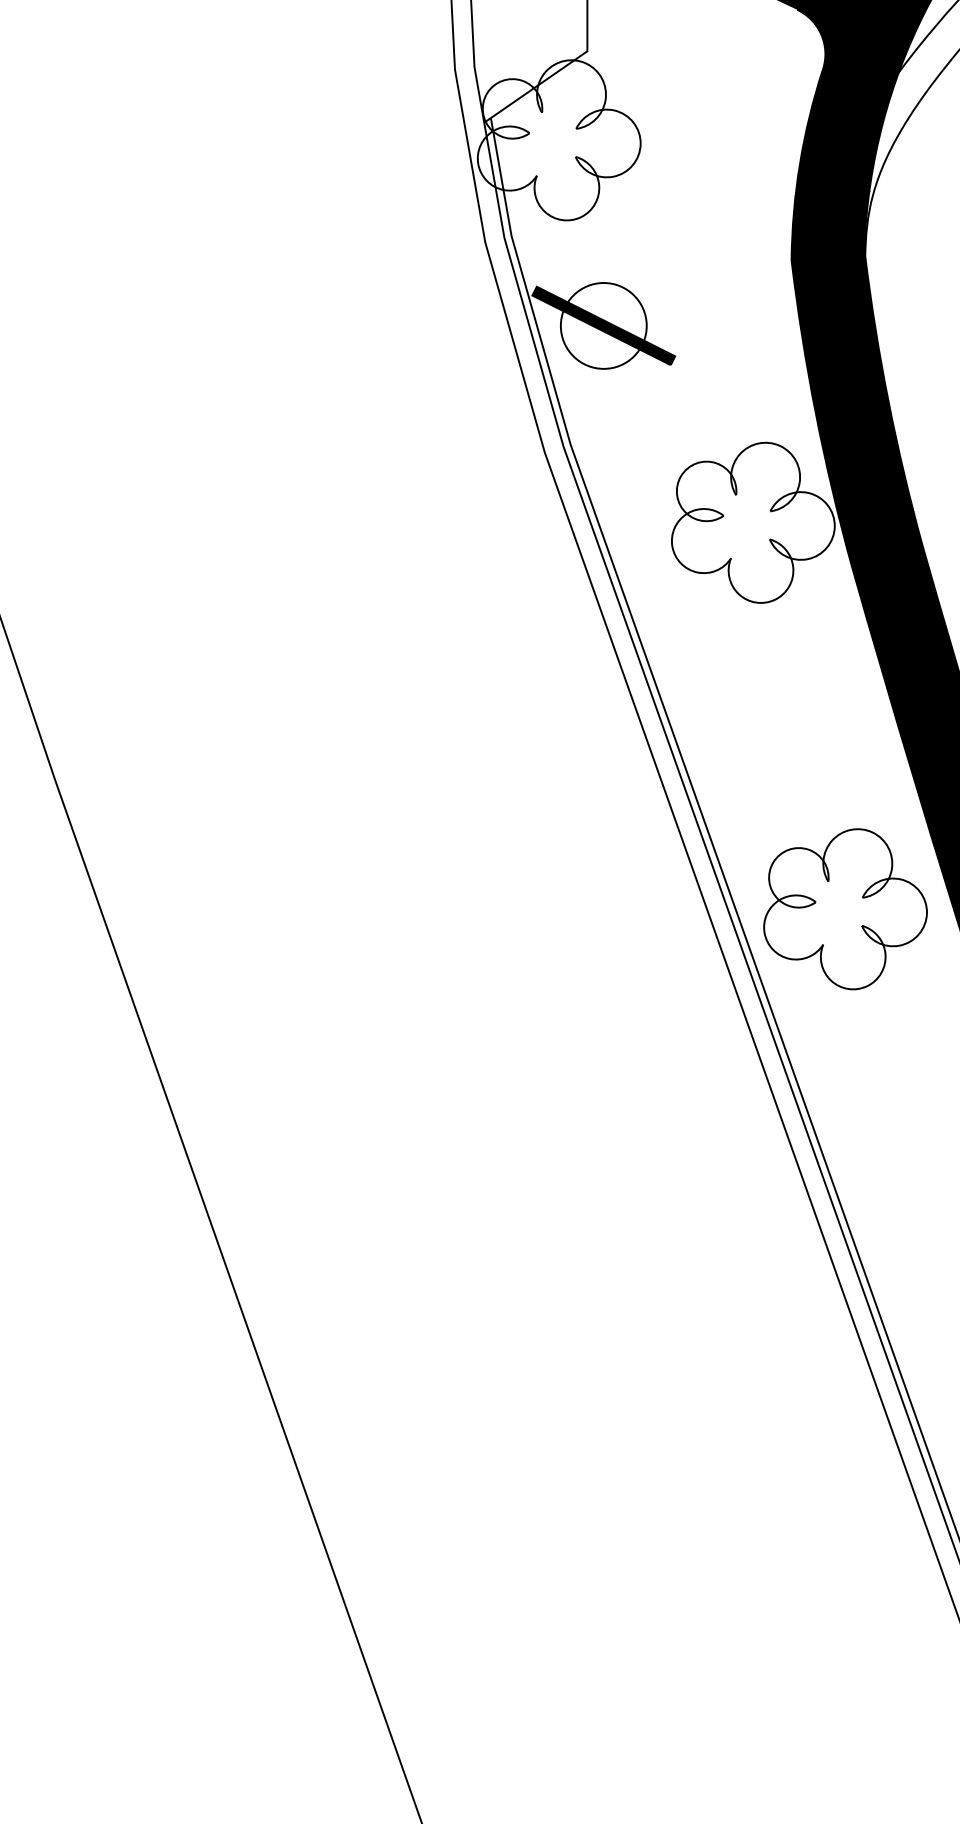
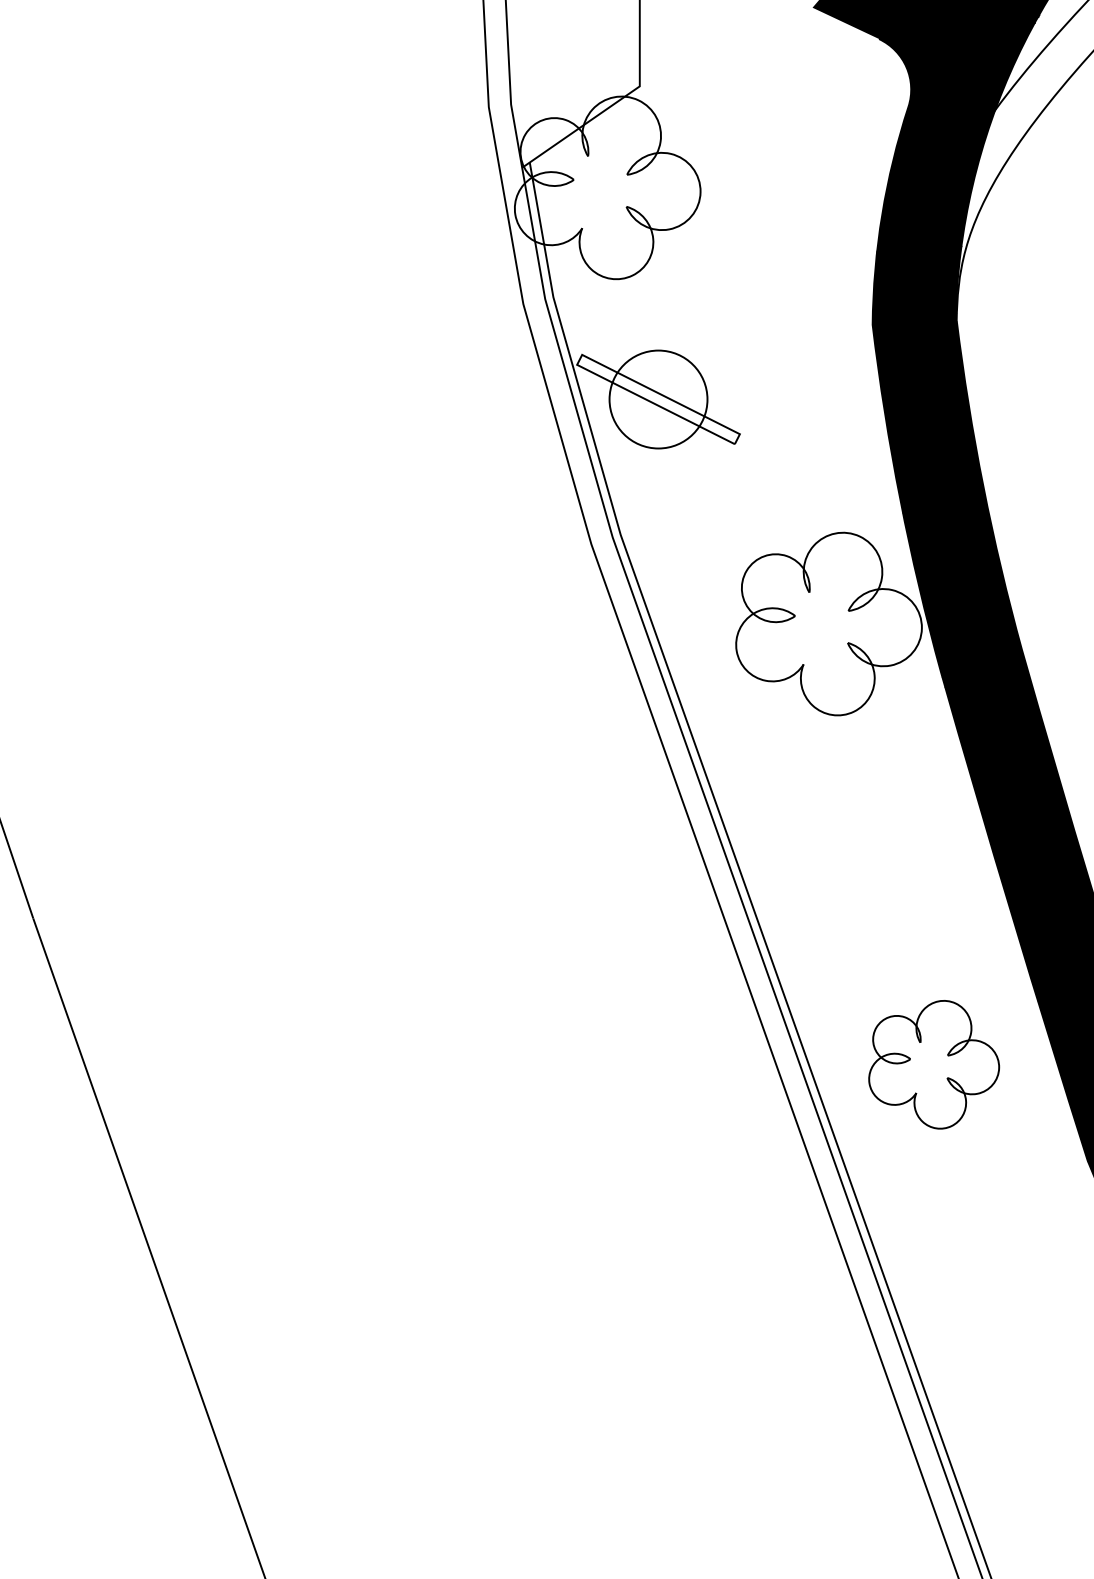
fill: (603, 325) -> (658, 399), removed
part: (845, 909) -> (934, 1064), size x0.7

